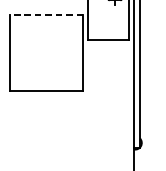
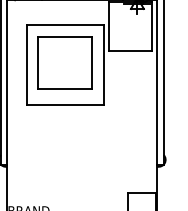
line: (45, 14) -> (64, 24), dashed -> solid
part: (45, 50) -> (64, 62), added

